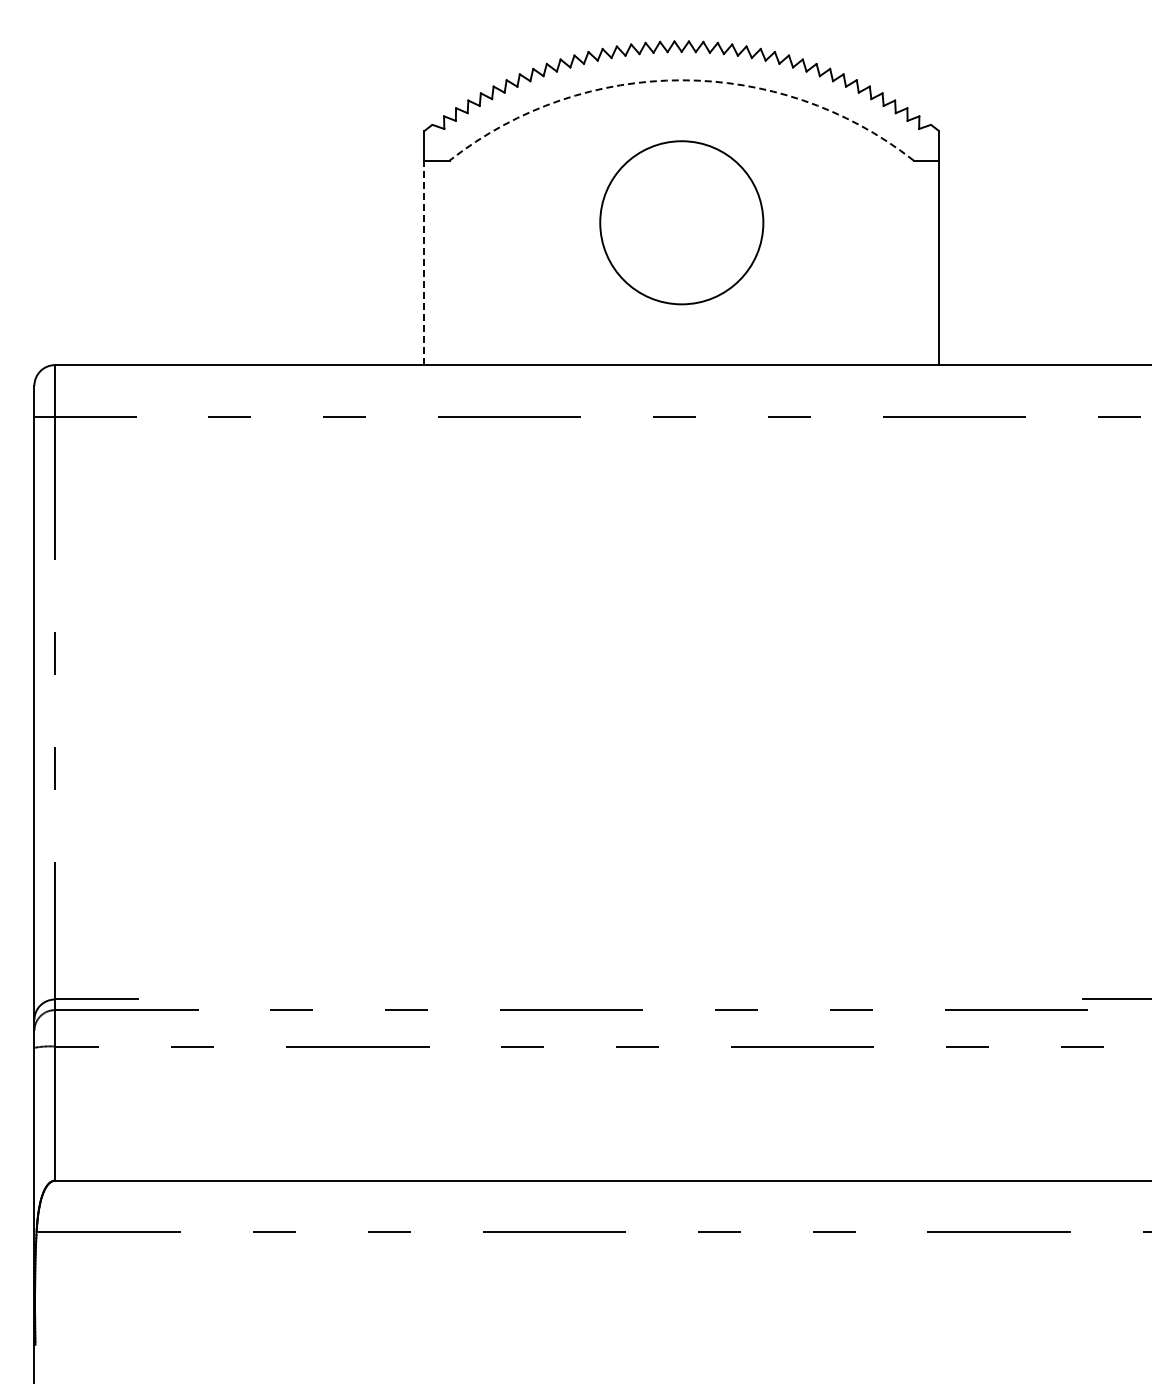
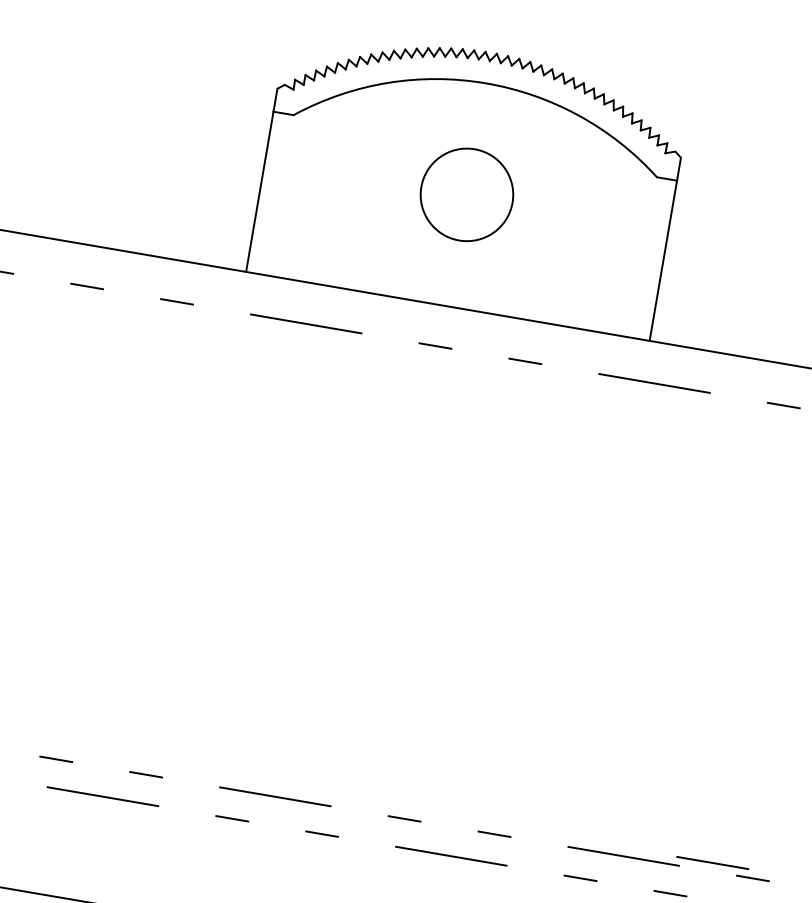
arc: (681, 80) -> (485, 83), dashed -> solid
circle: (681, 222) -> (466, 194), size x0.71
line: (424, 262) -> (260, 191), dashed -> solid

